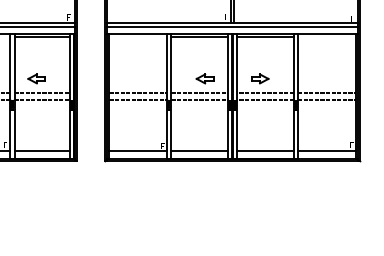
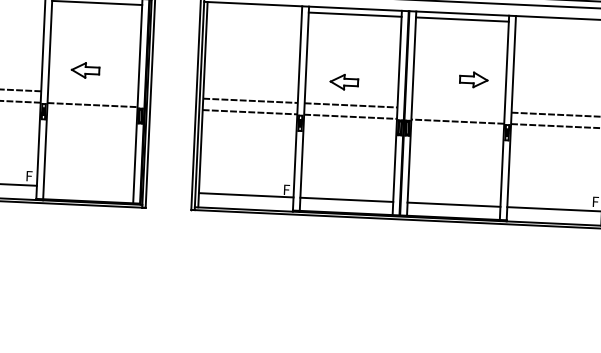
part: (204, 78) -> (343, 81), moved
part: (260, 78) -> (474, 79), moved
line: (41, 92) -> (92, 92), removed
line: (265, 92) -> (458, 109), removed
line: (41, 150) -> (87, 187), removed

